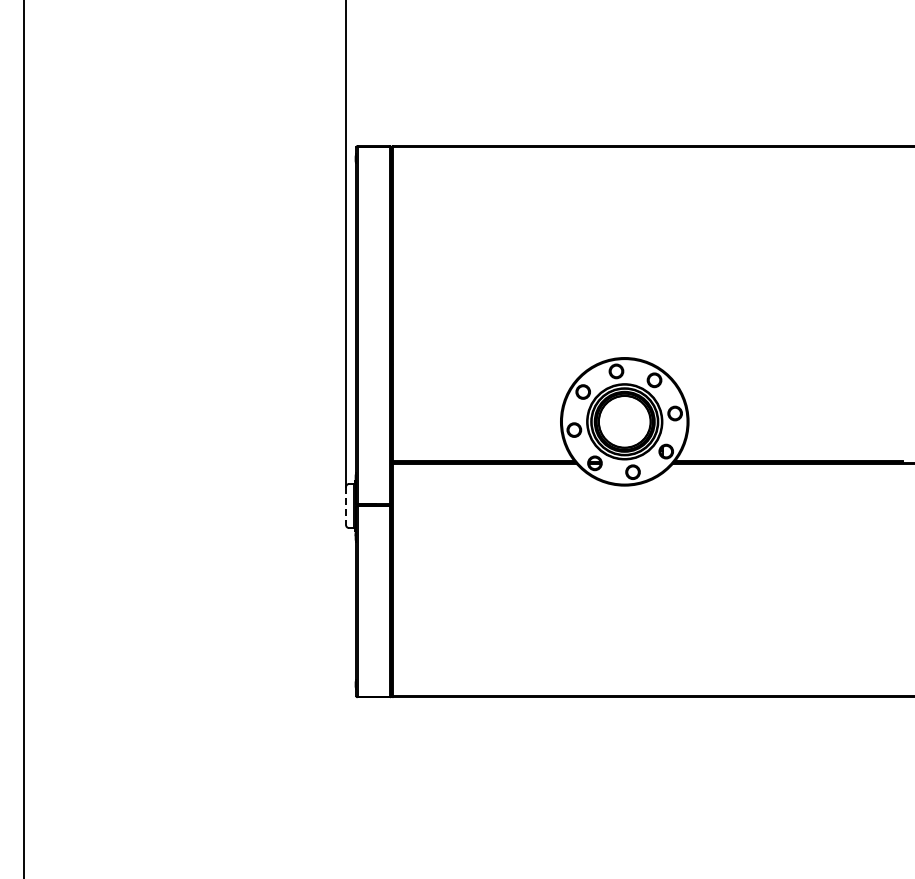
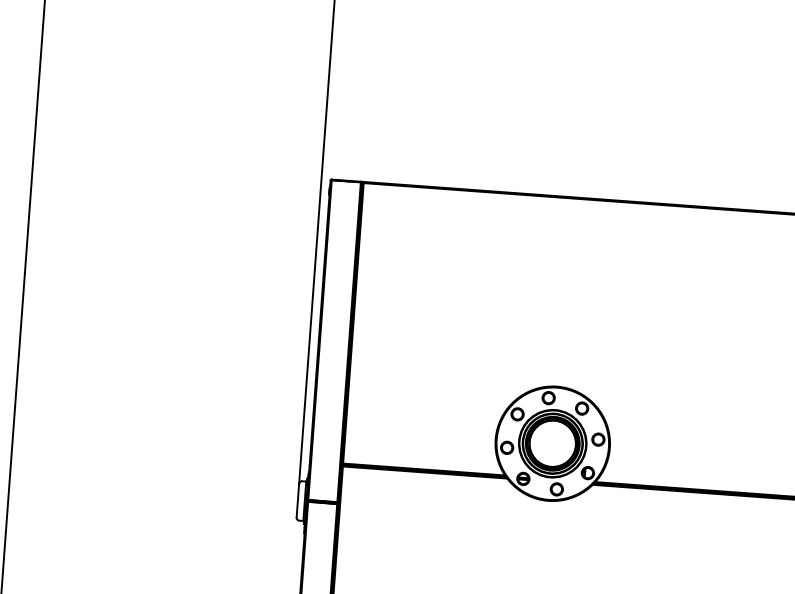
line: (346, 506) -> (298, 501), dashed -> solid

